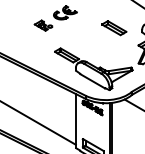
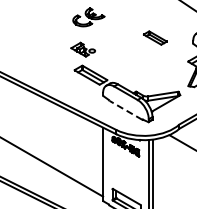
part: (43, 25) -> (82, 49), moved
part: (114, 27) -> (155, 37), size x0.7
line: (92, 81) -> (125, 110), solid -> dashed

